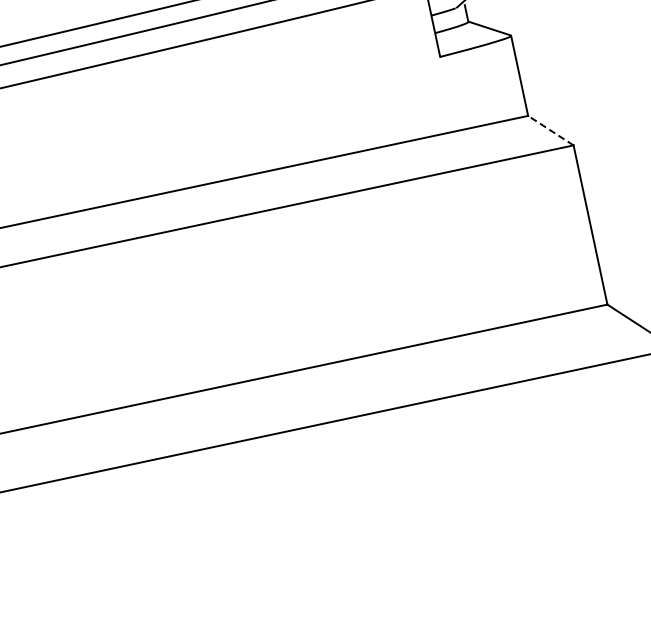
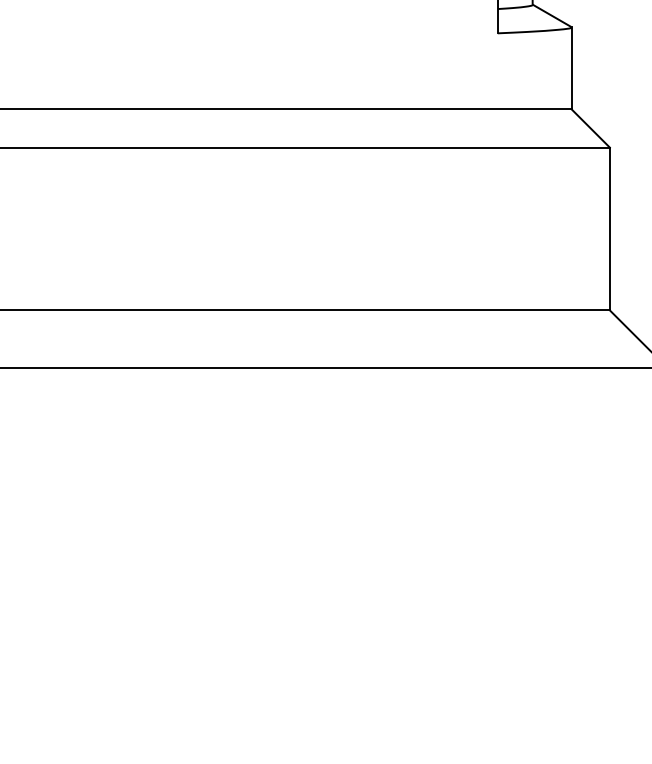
line: (550, 130) -> (590, 128), dashed -> solid

